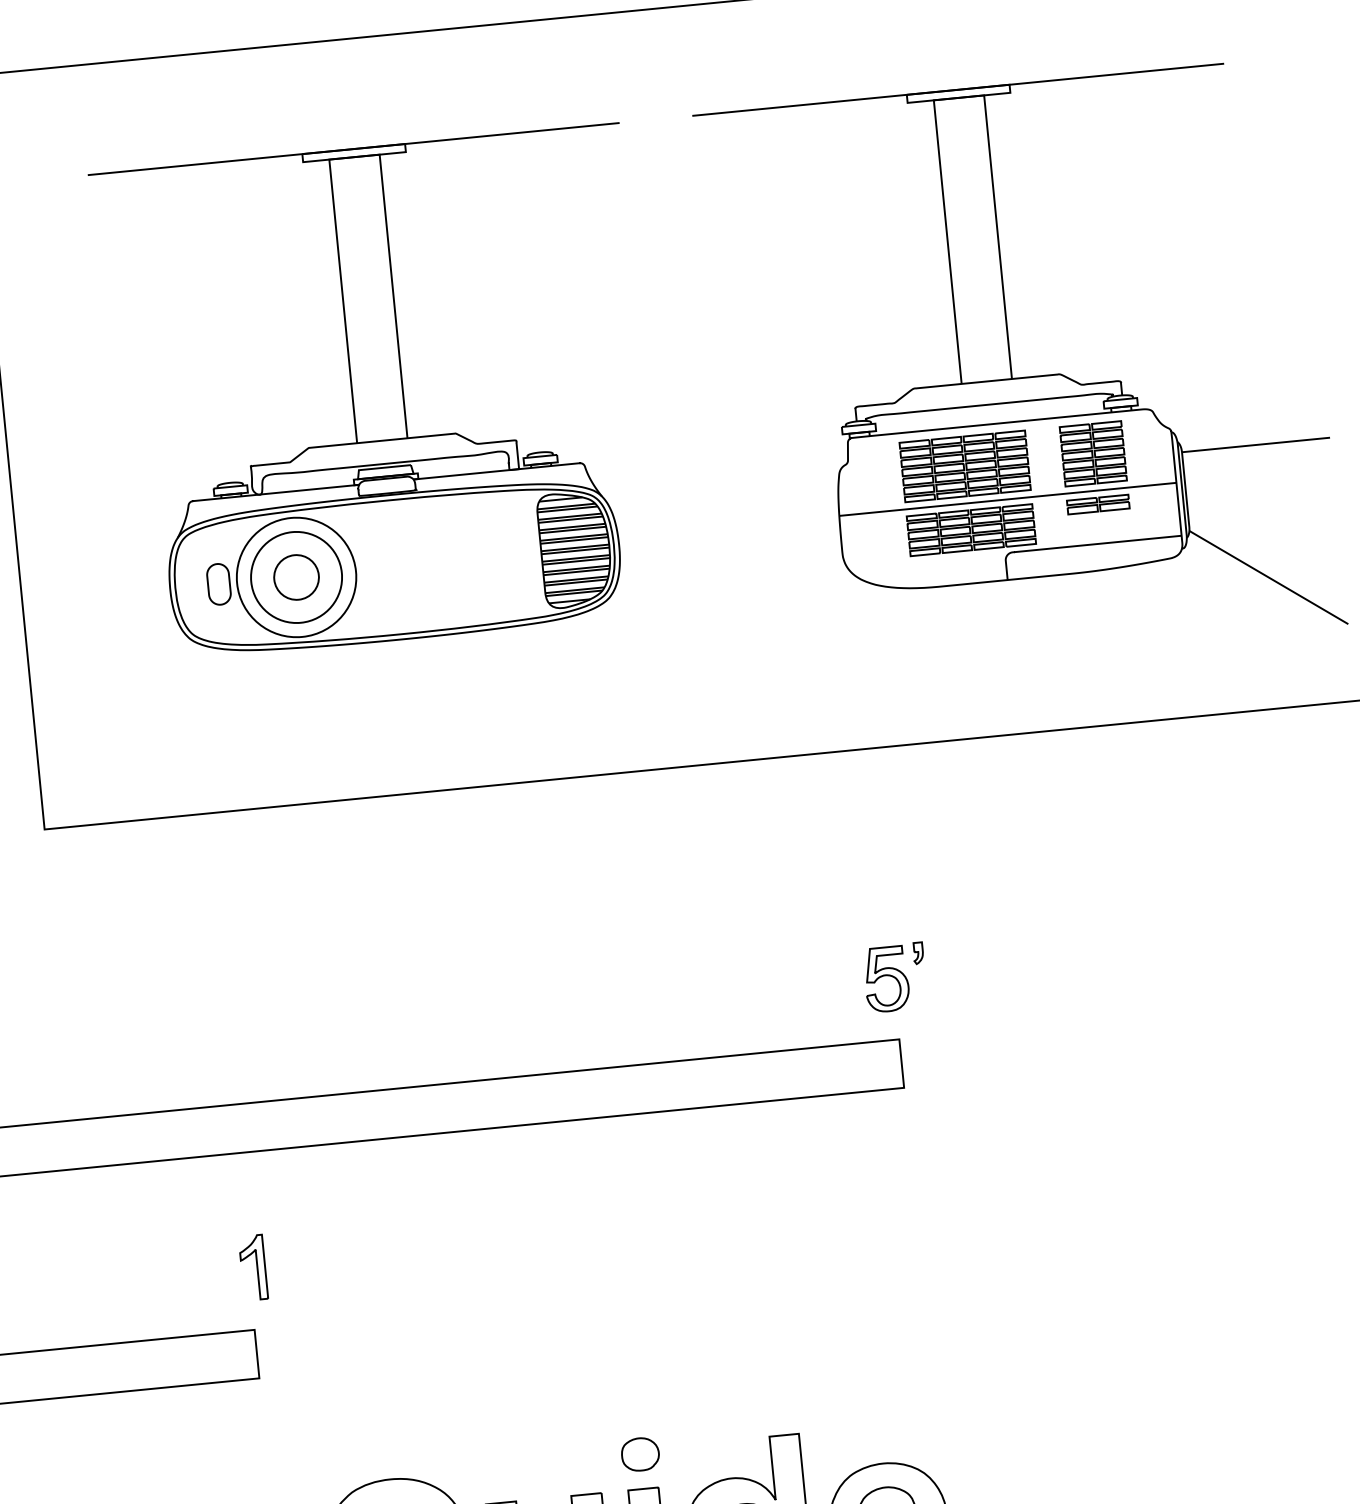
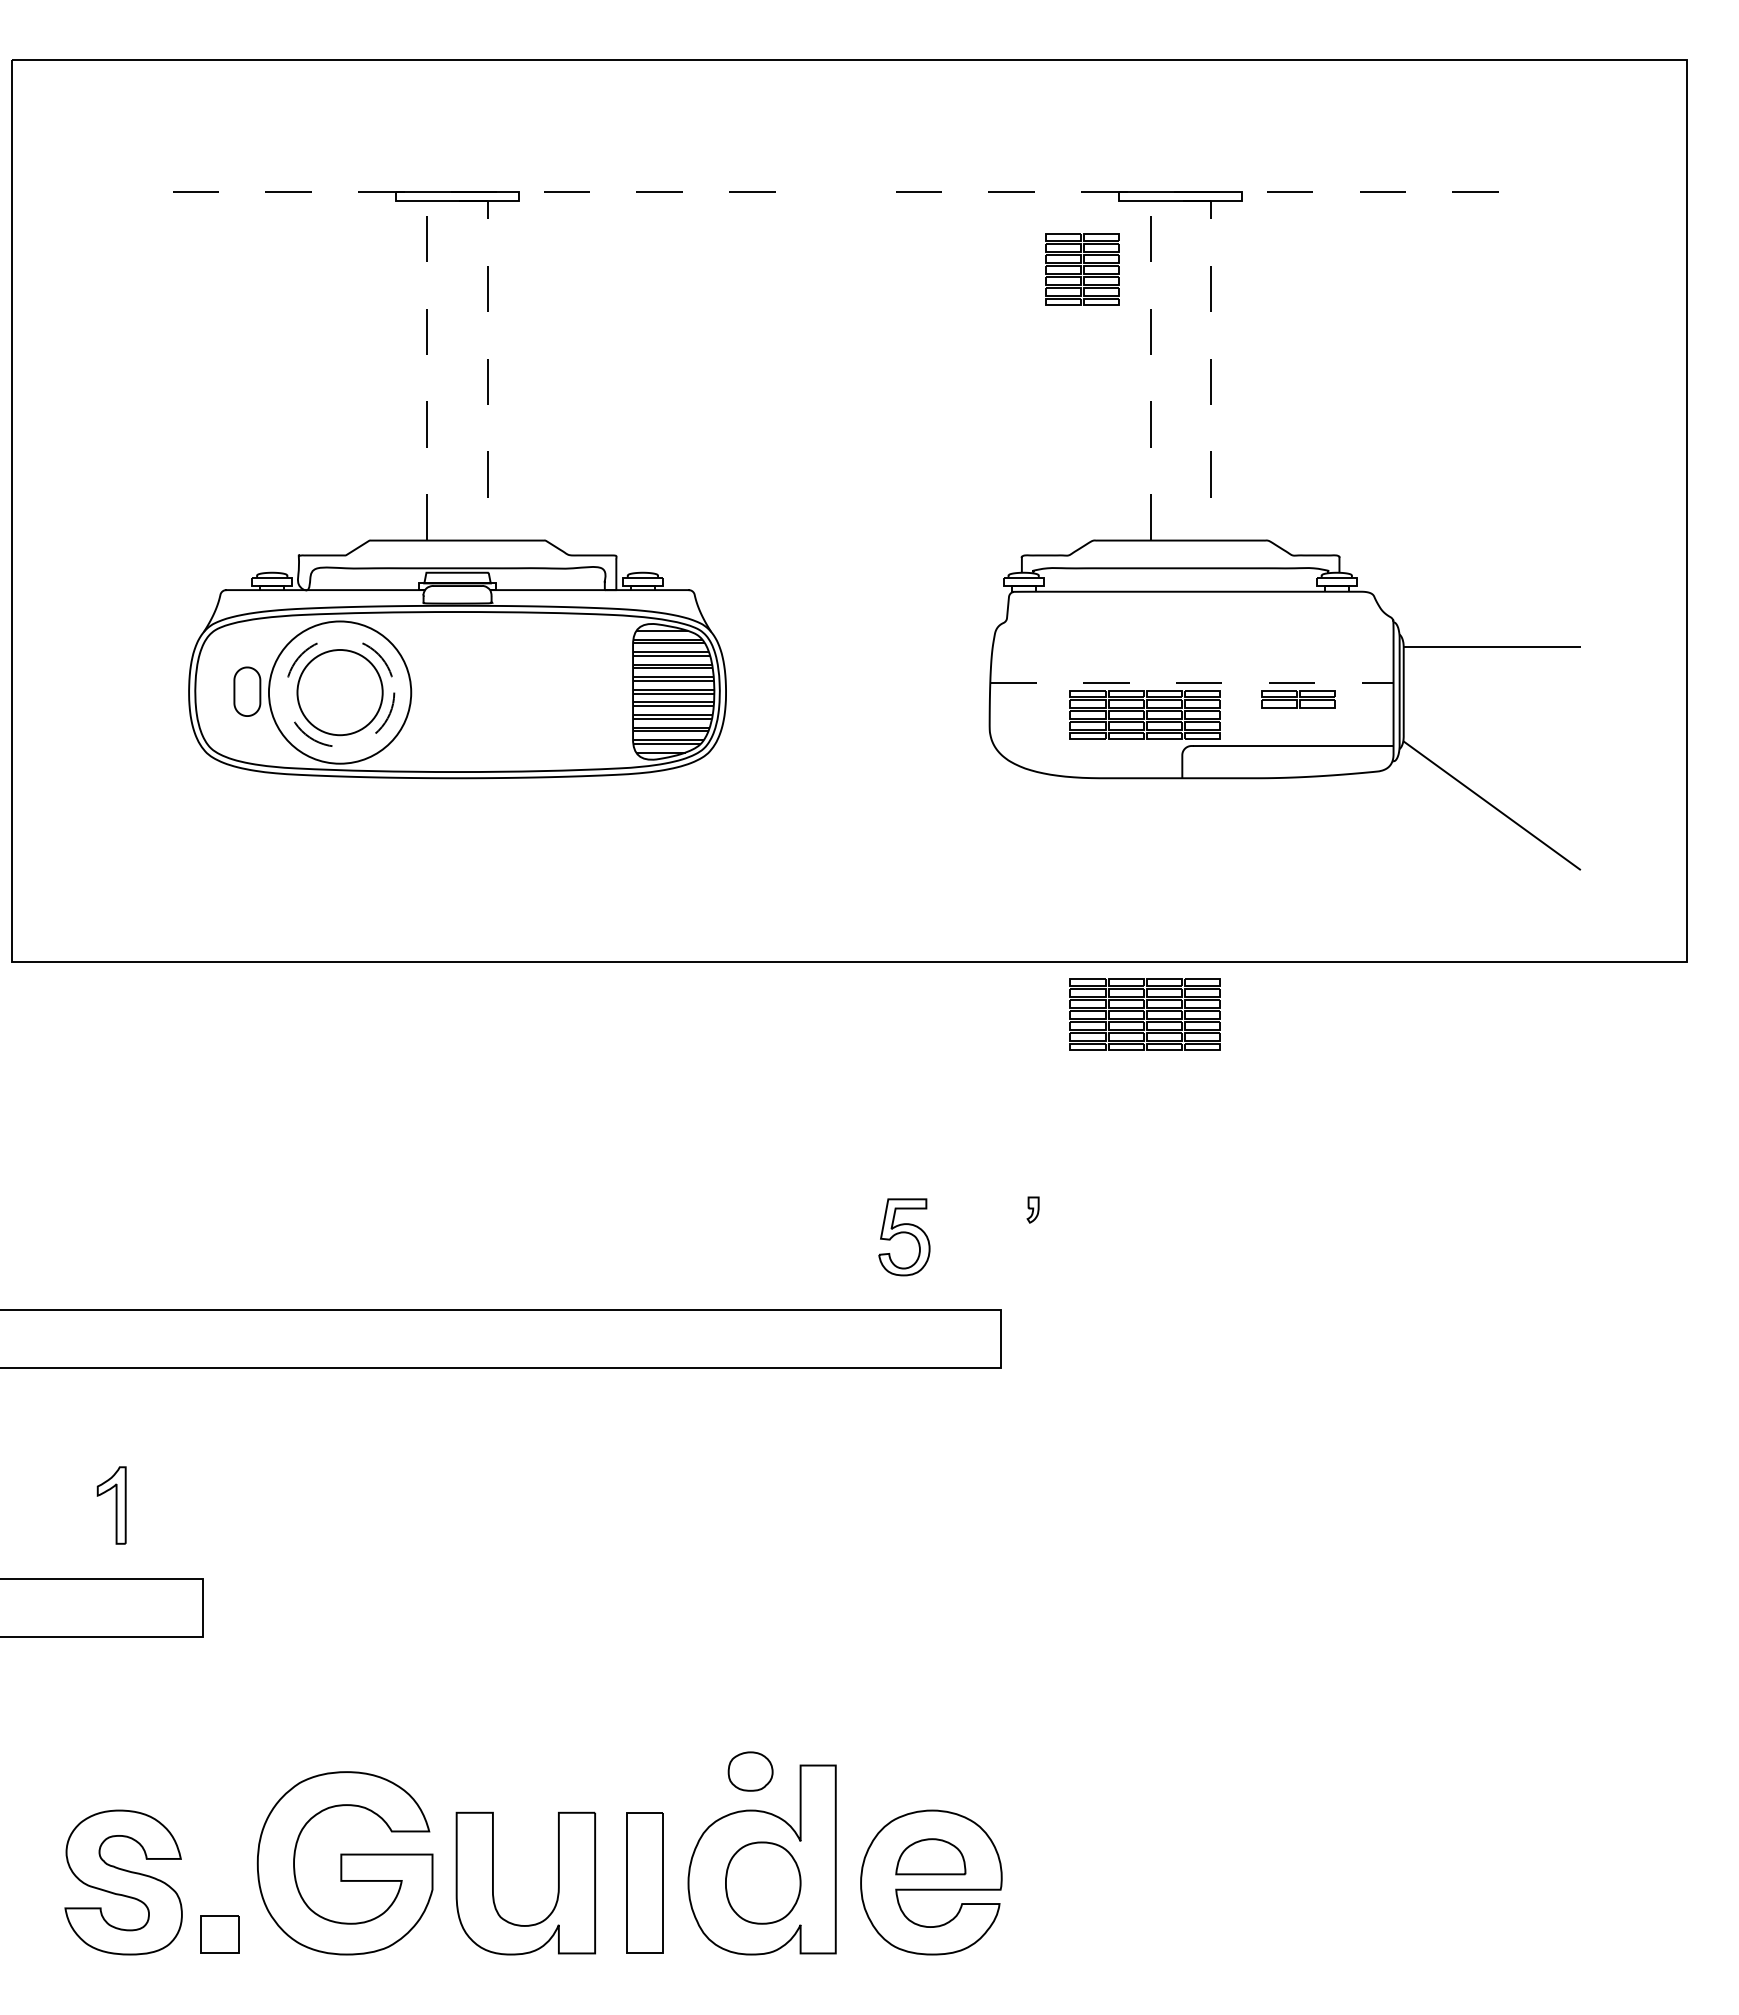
line: (958, 89) -> (1180, 191), solid -> dashed
line: (959, 97) -> (1181, 201), solid -> dashed
line: (353, 148) -> (457, 191), solid -> dashed
line: (355, 157) -> (458, 201), solid -> dashed
part: (1093, 453) -> (1082, 269), moved
part: (964, 466) -> (1144, 1014), moved
line: (1007, 499) -> (1191, 682), solid -> dashed
circle: (296, 577) -> (339, 692), size x1.6
circle: (296, 577) -> (339, 692), solid -> dashed
part: (886, 979) -> (904, 1237), moved
part: (253, 1267) -> (111, 1505), moved
part: (640, 1454) -> (750, 1771), moved

